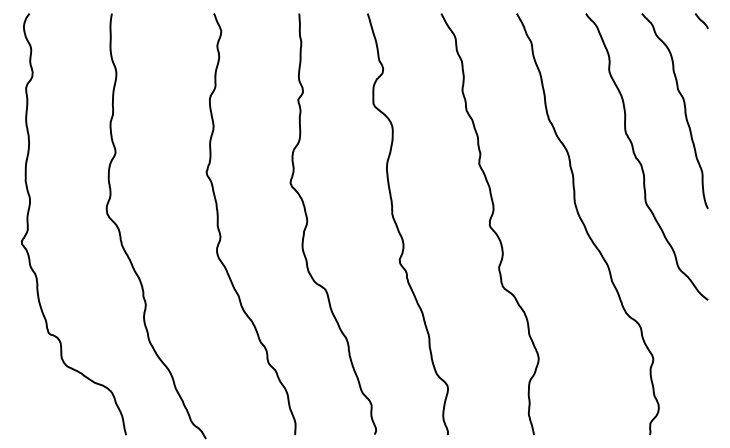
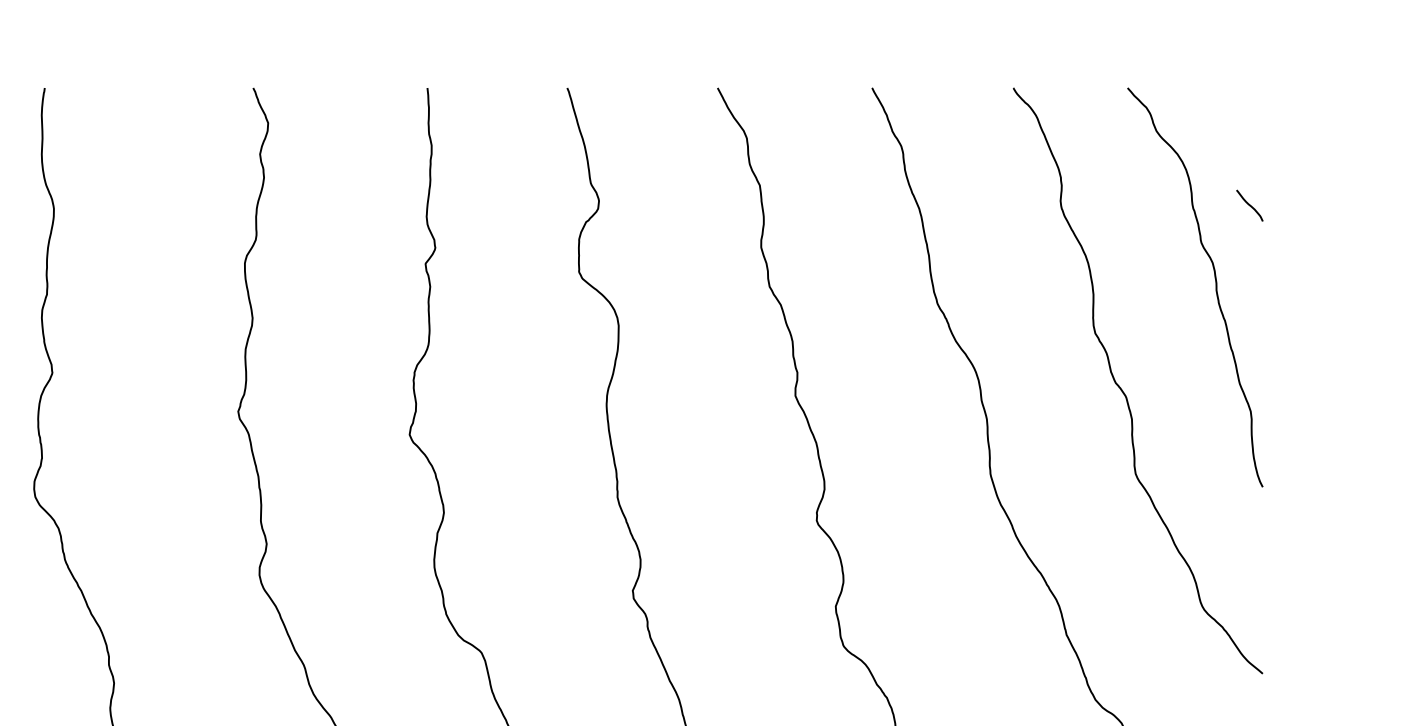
line: (701, 20) -> (1249, 204), moved

